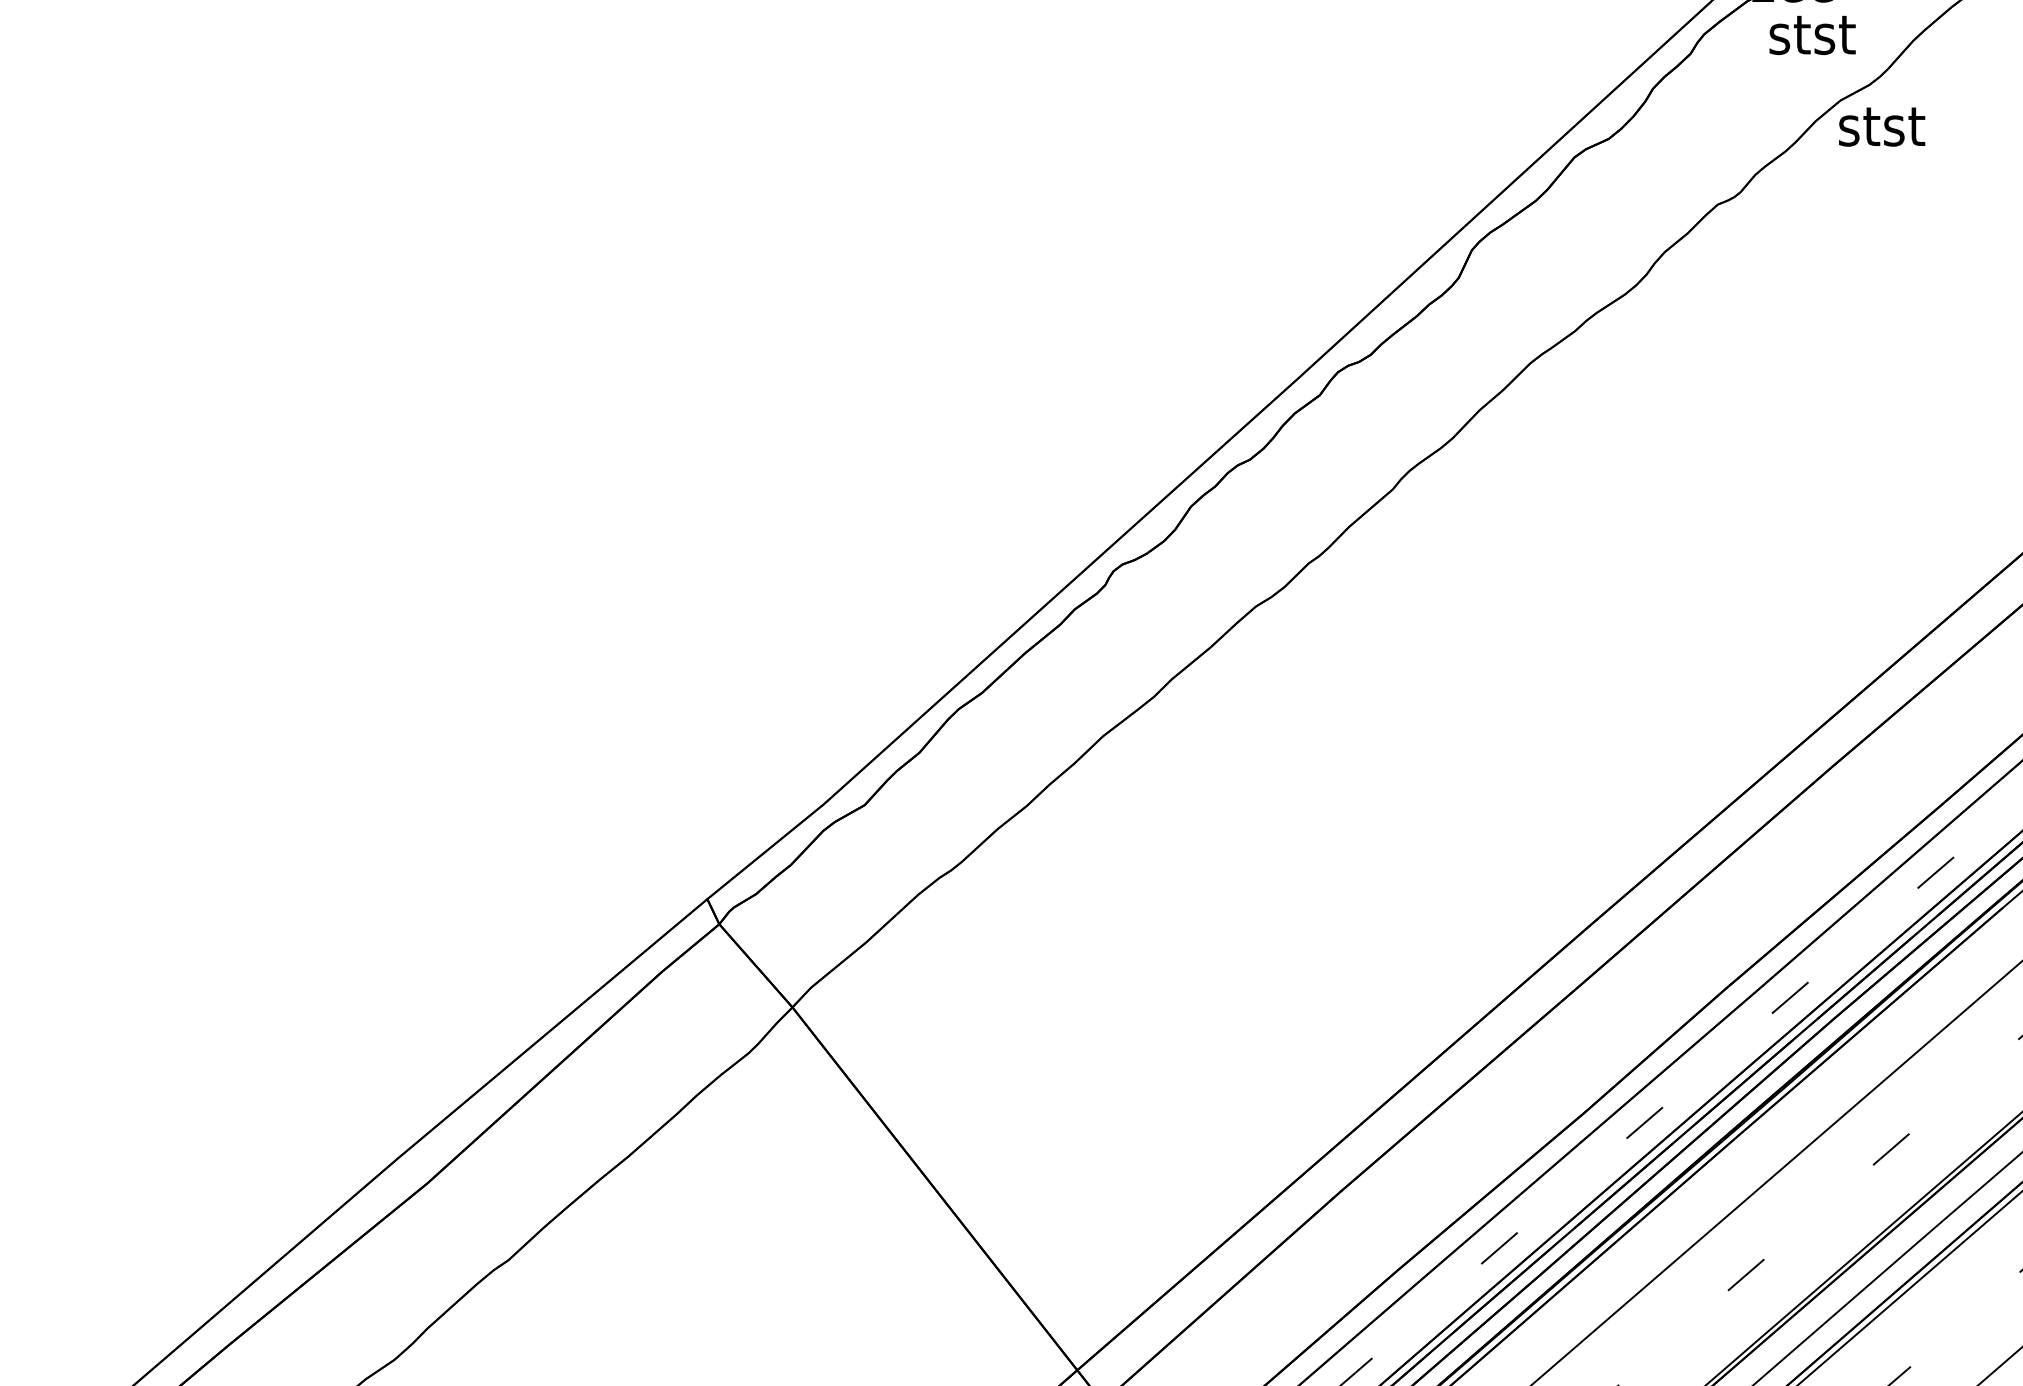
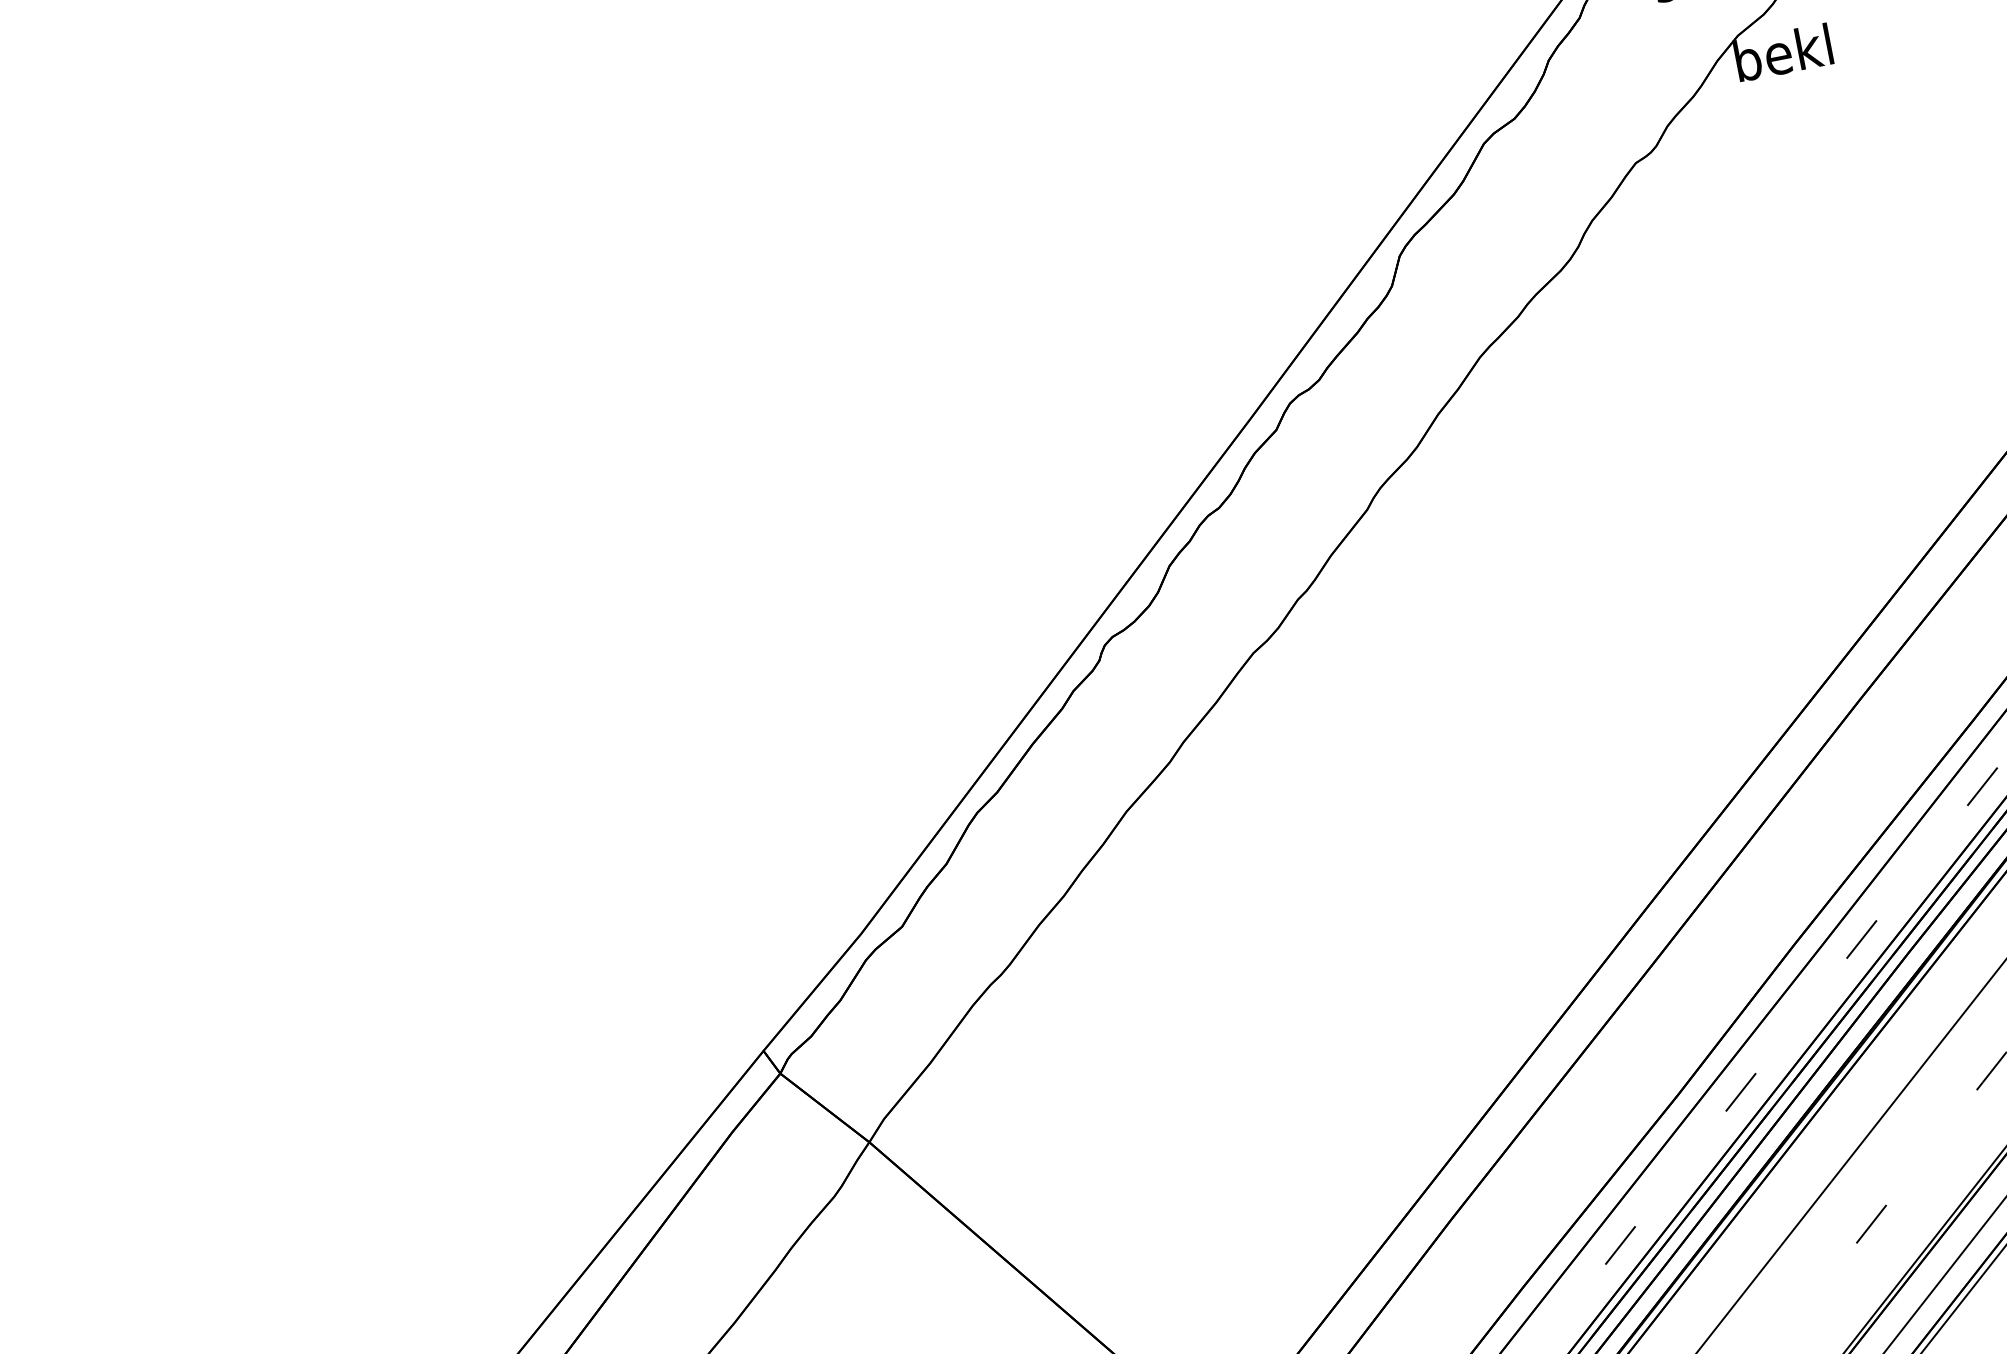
text: (1880, 125) -> (1782, 52), stst -> bekl

